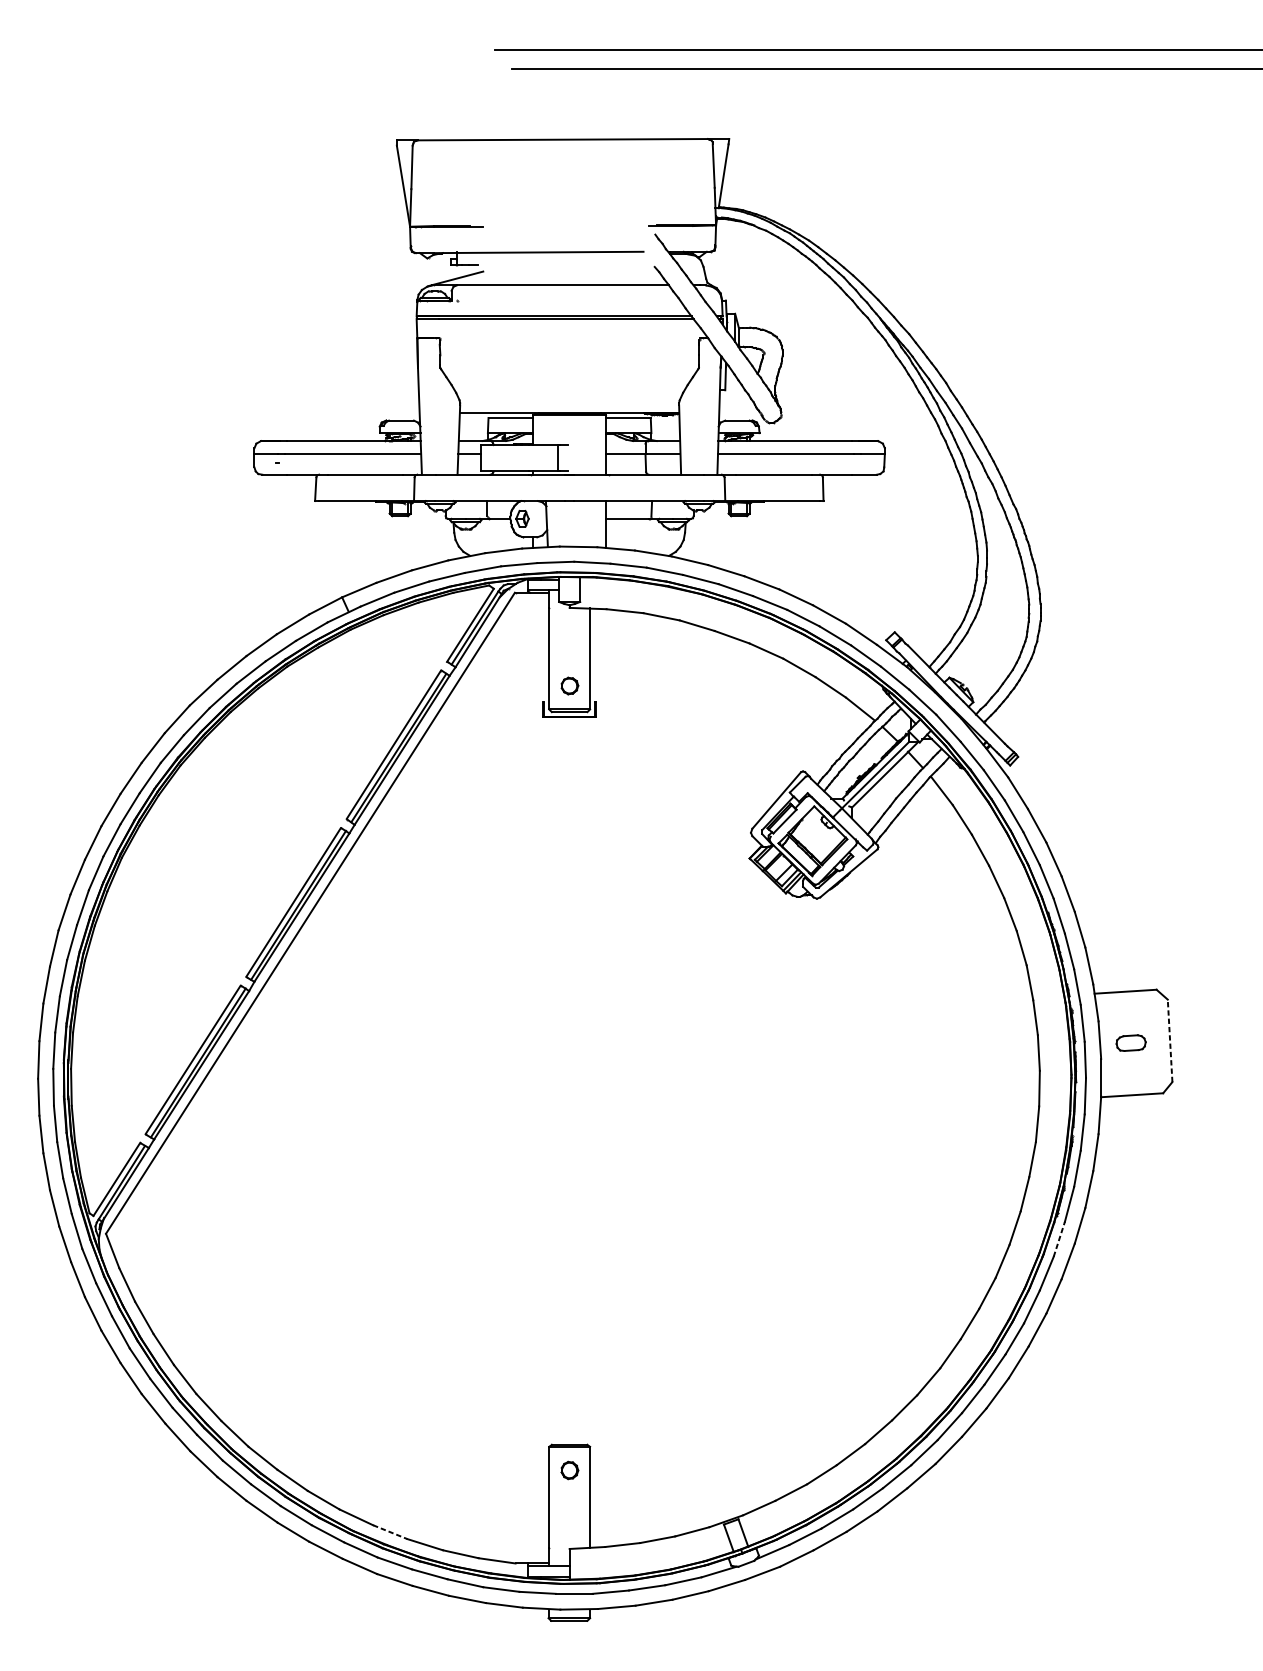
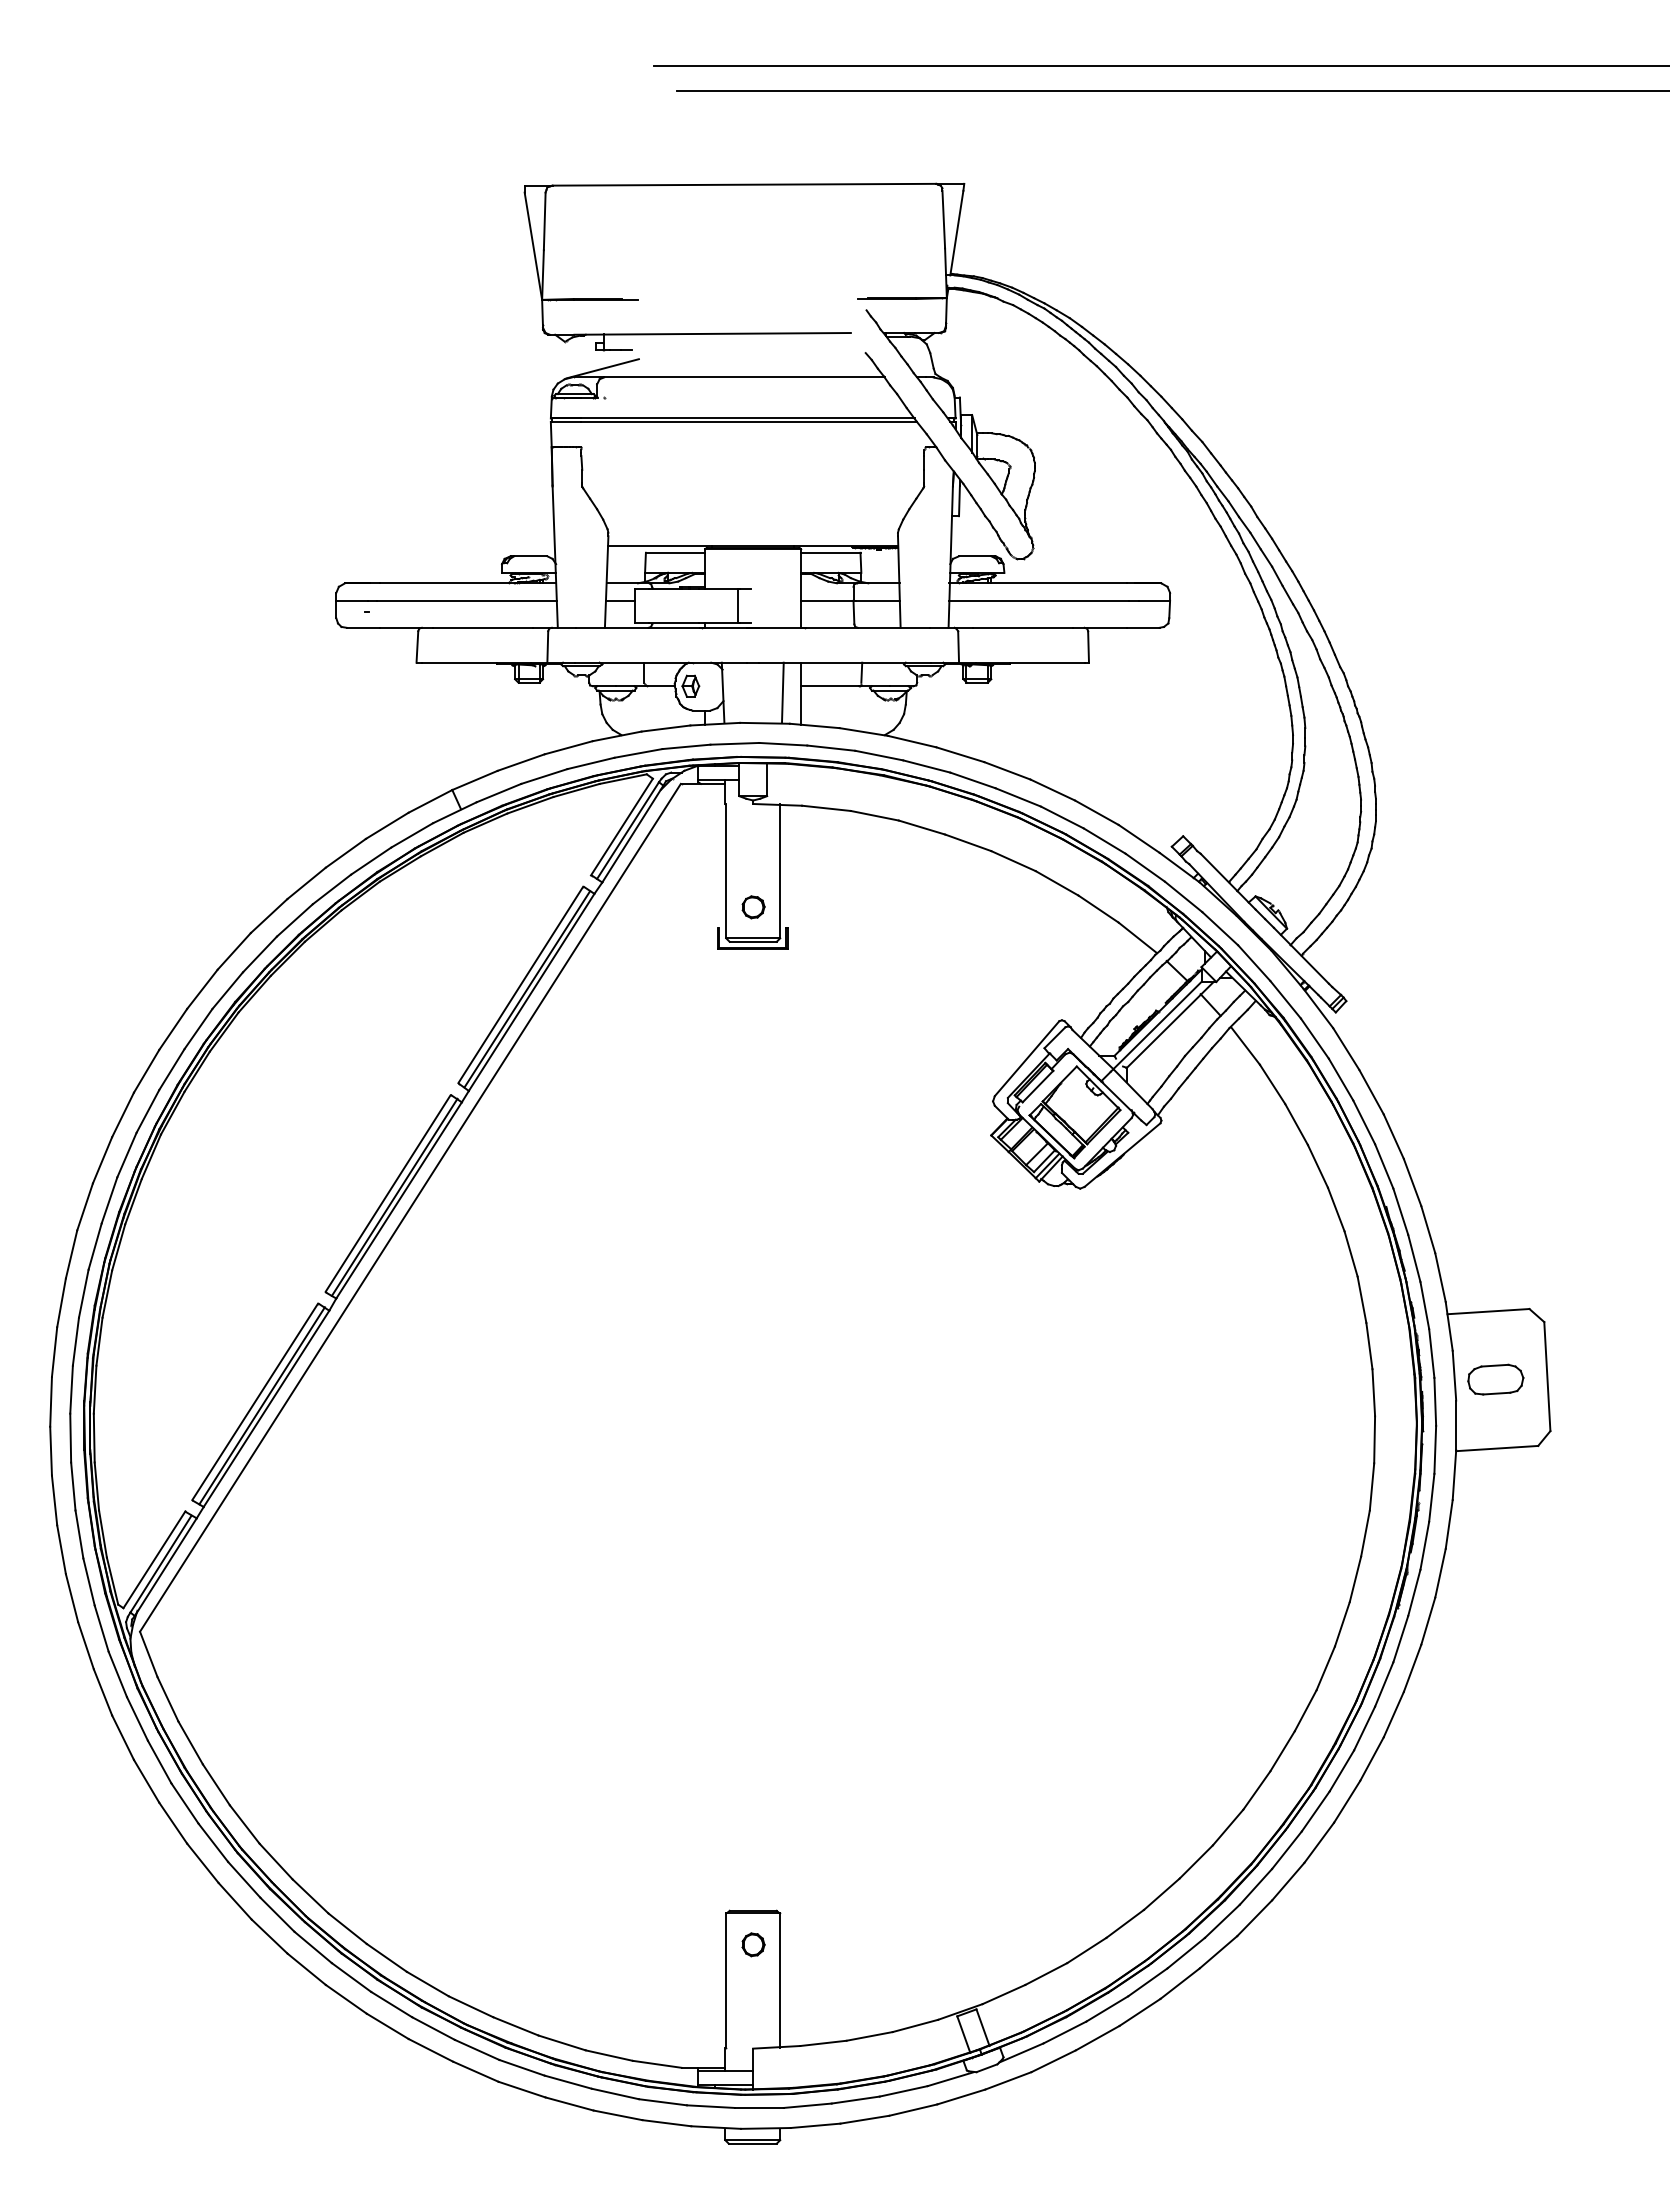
line: (591, 523) -> (782, 692), added
line: (1170, 1040) -> (1547, 1376), dashed -> solid
part: (1130, 1043) -> (1495, 1379), size x1.43
line: (1059, 1238) -> (1400, 1638), dashed -> solid
line: (390, 1532) -> (516, 2026), dashed -> solid

